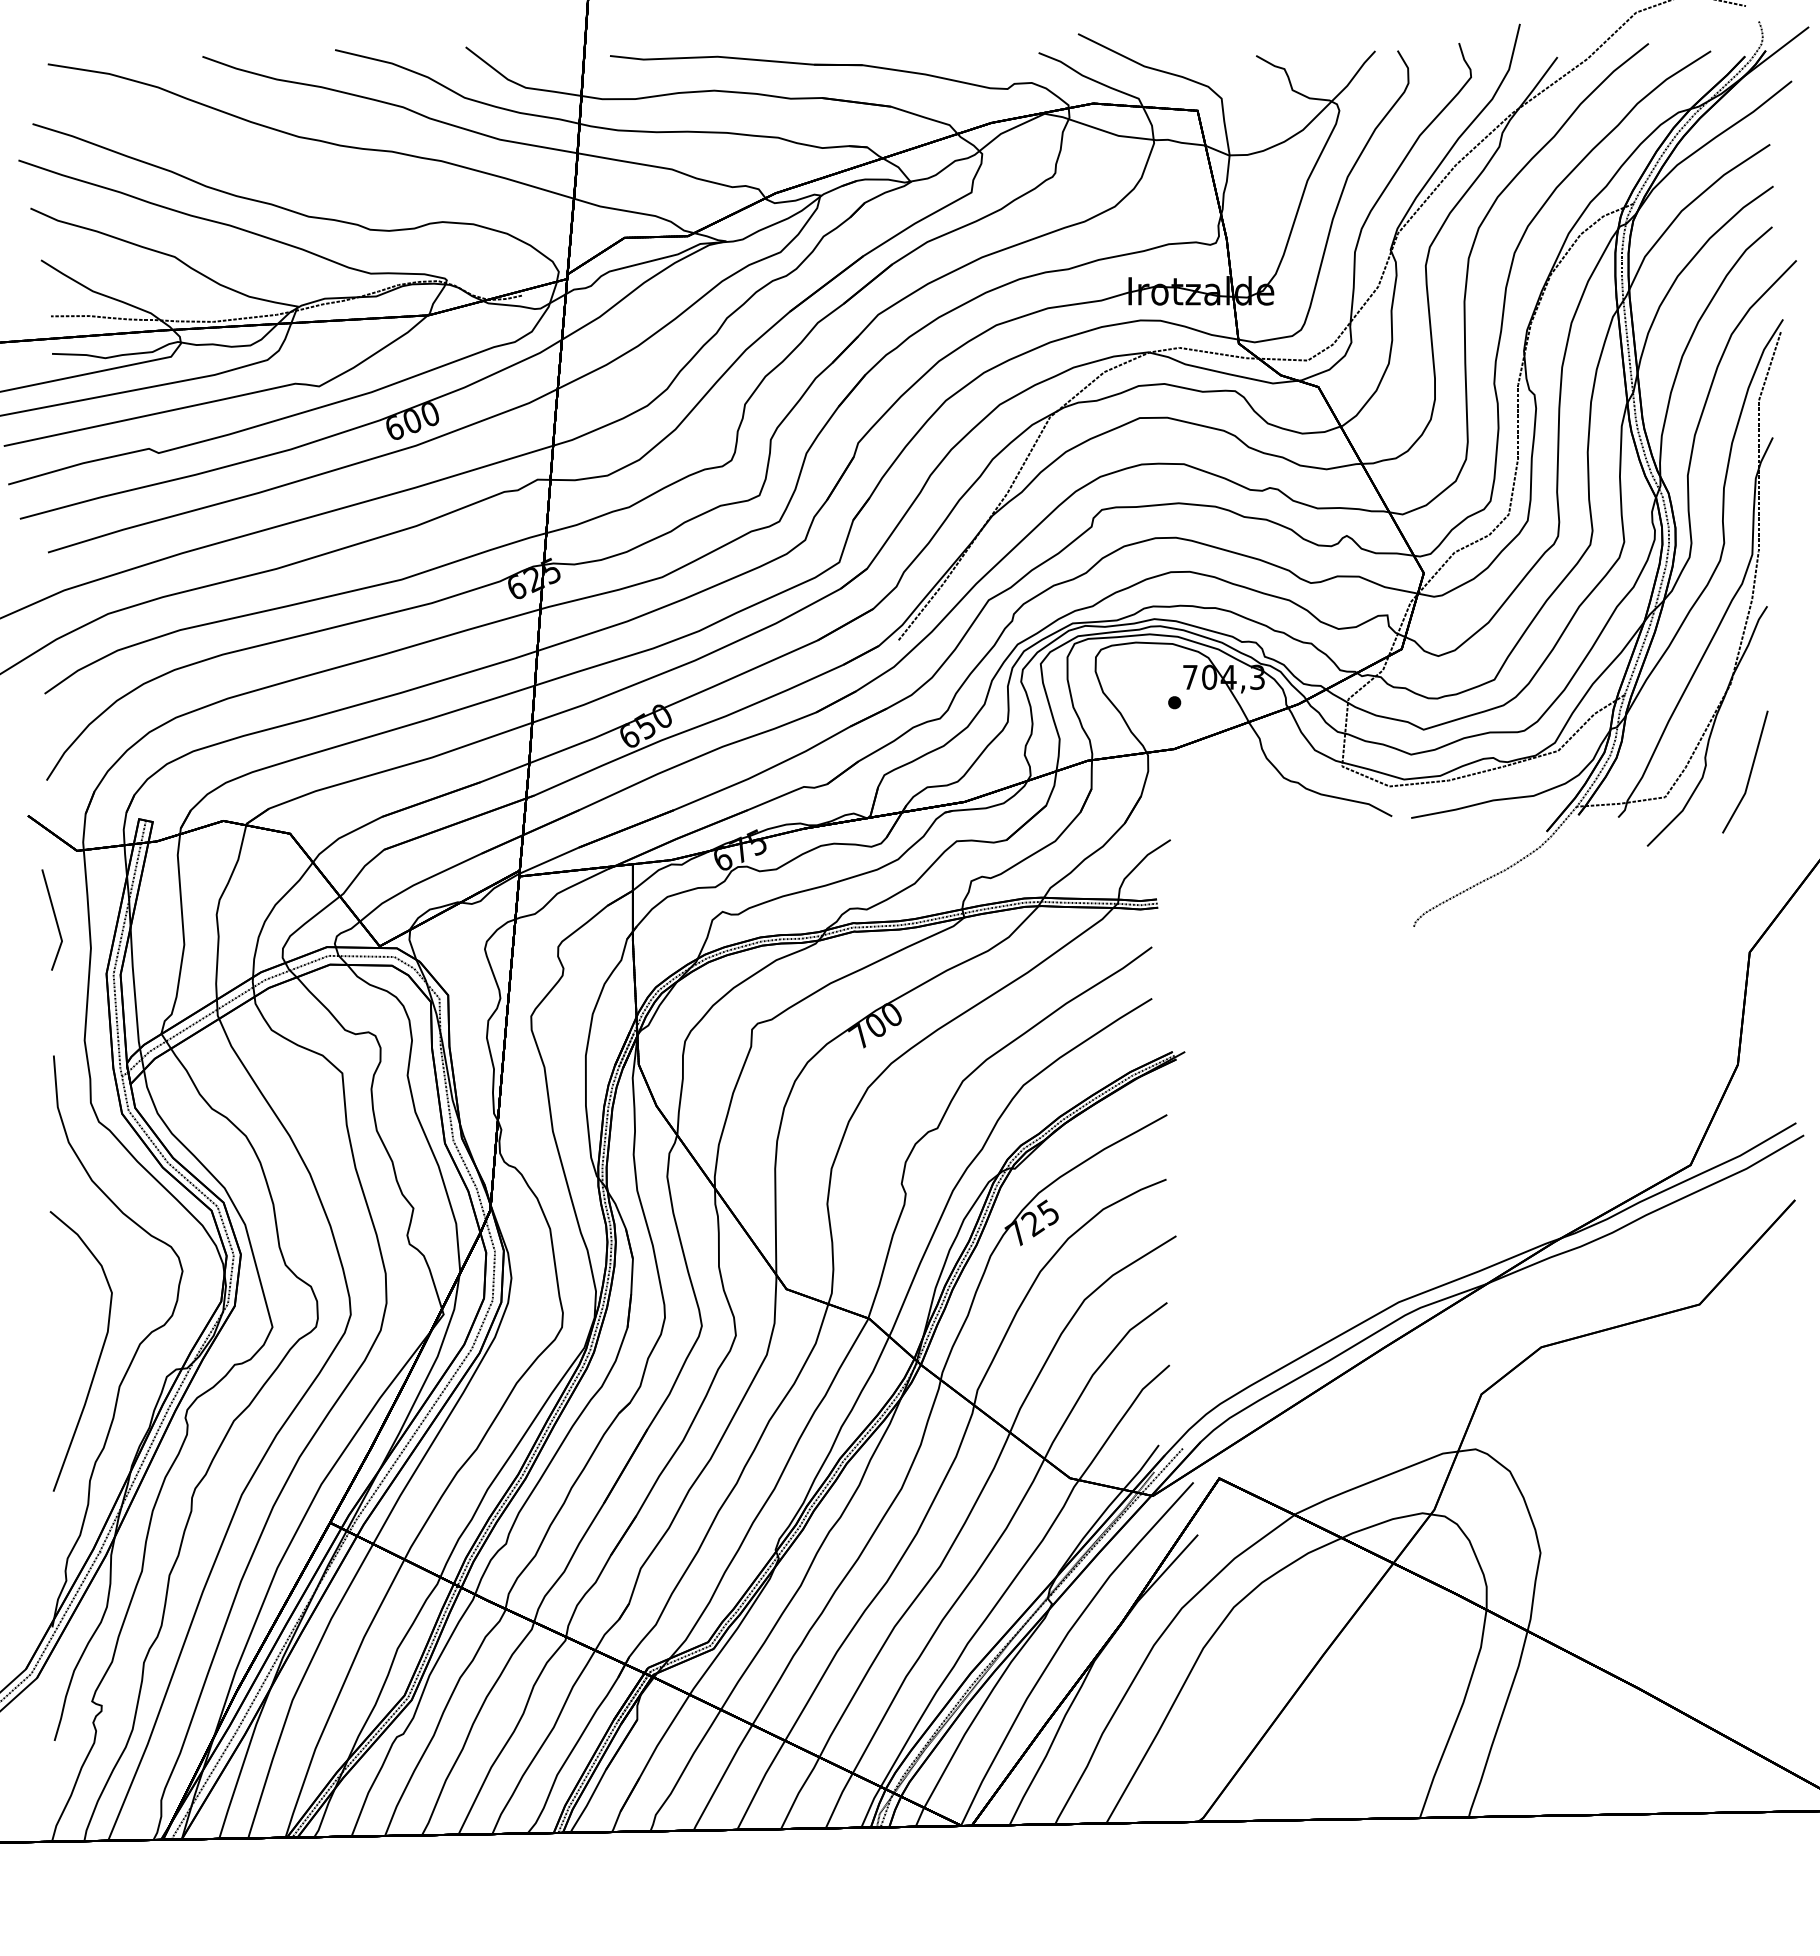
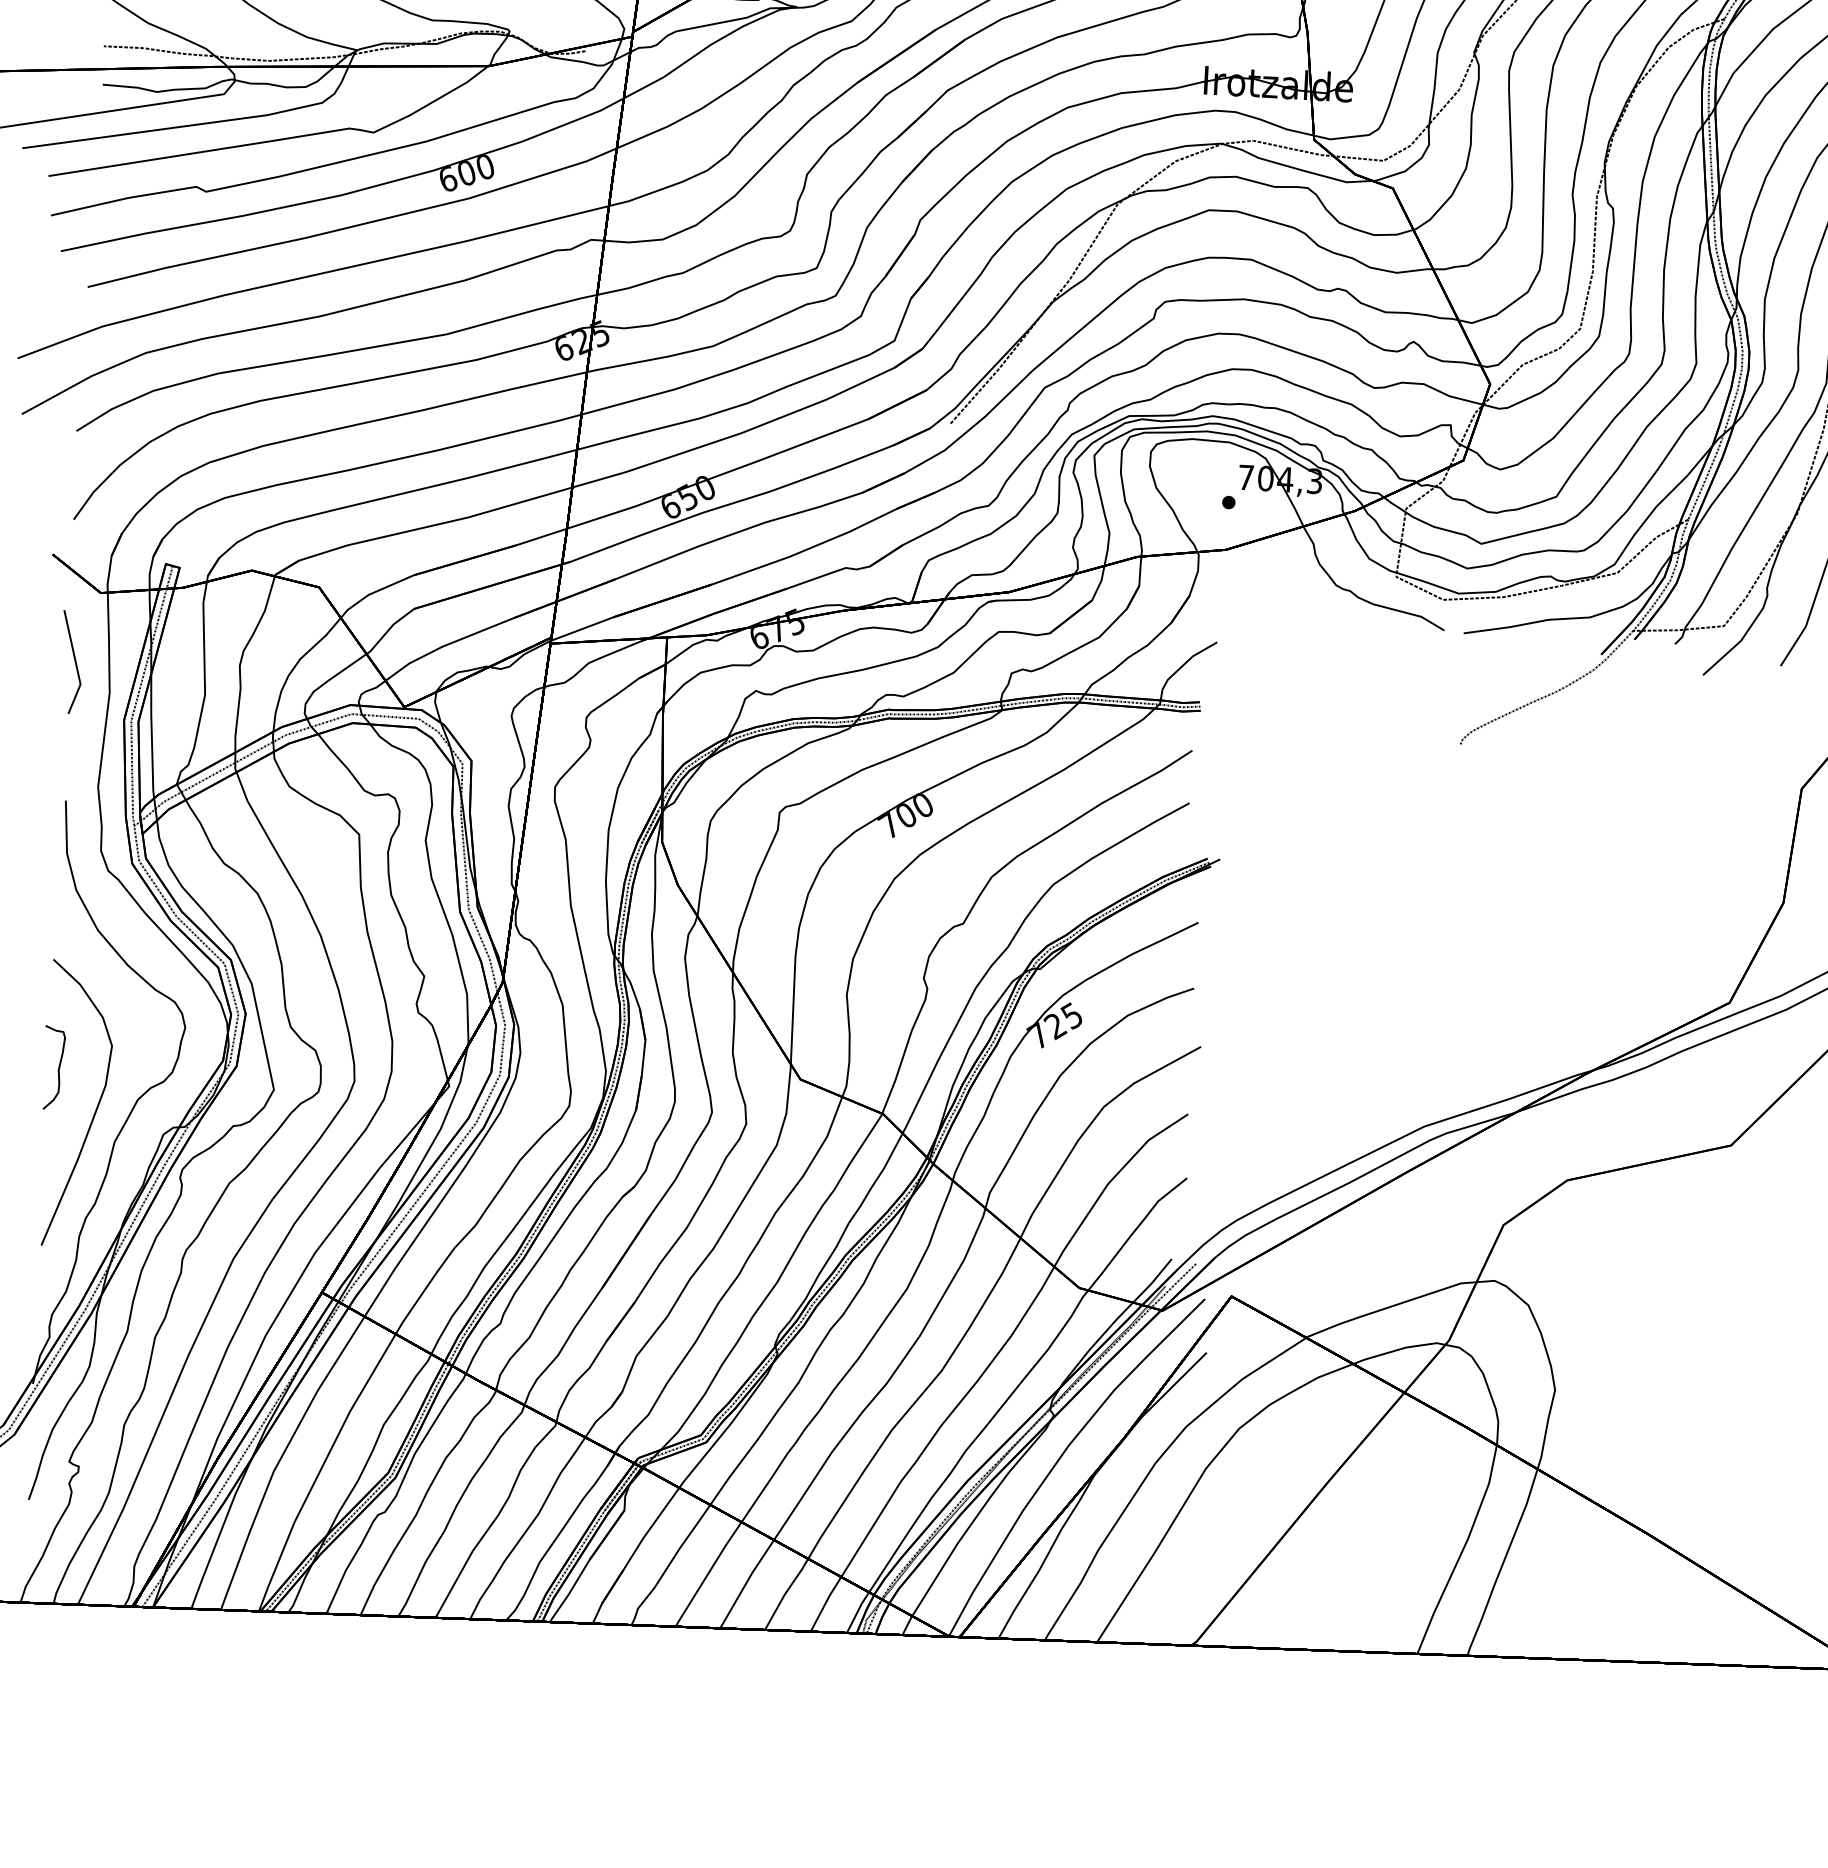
part: (55, 1317) -> (53, 1067), added

